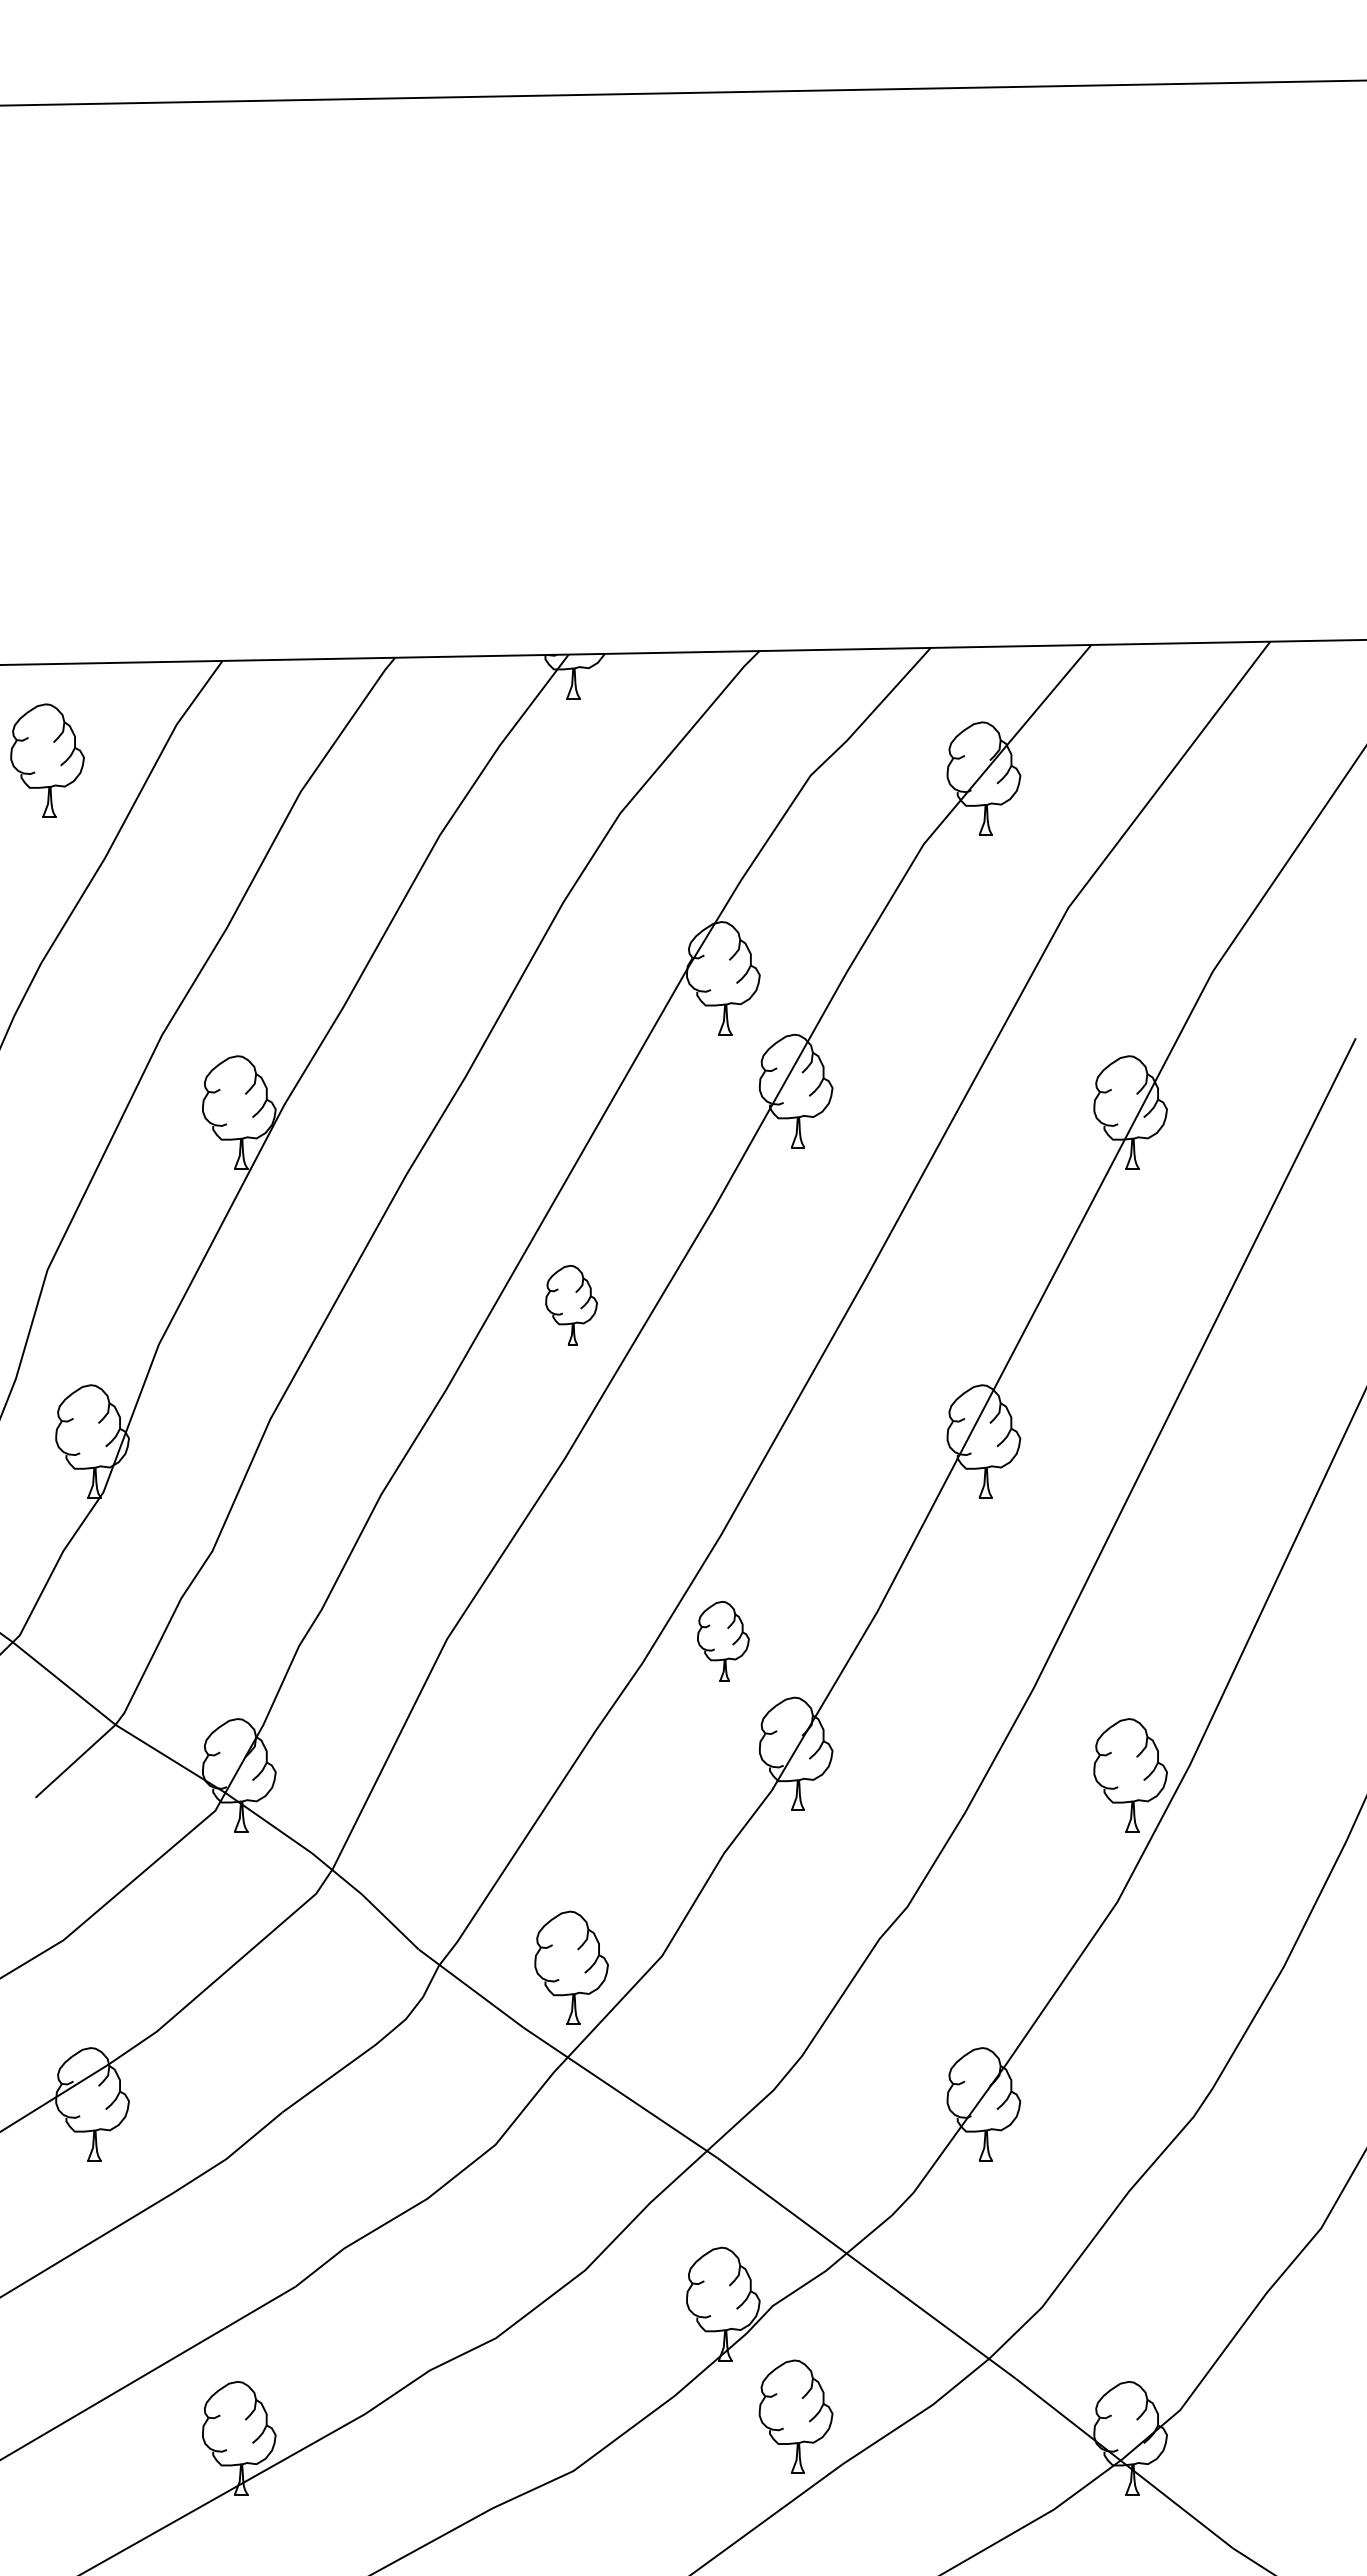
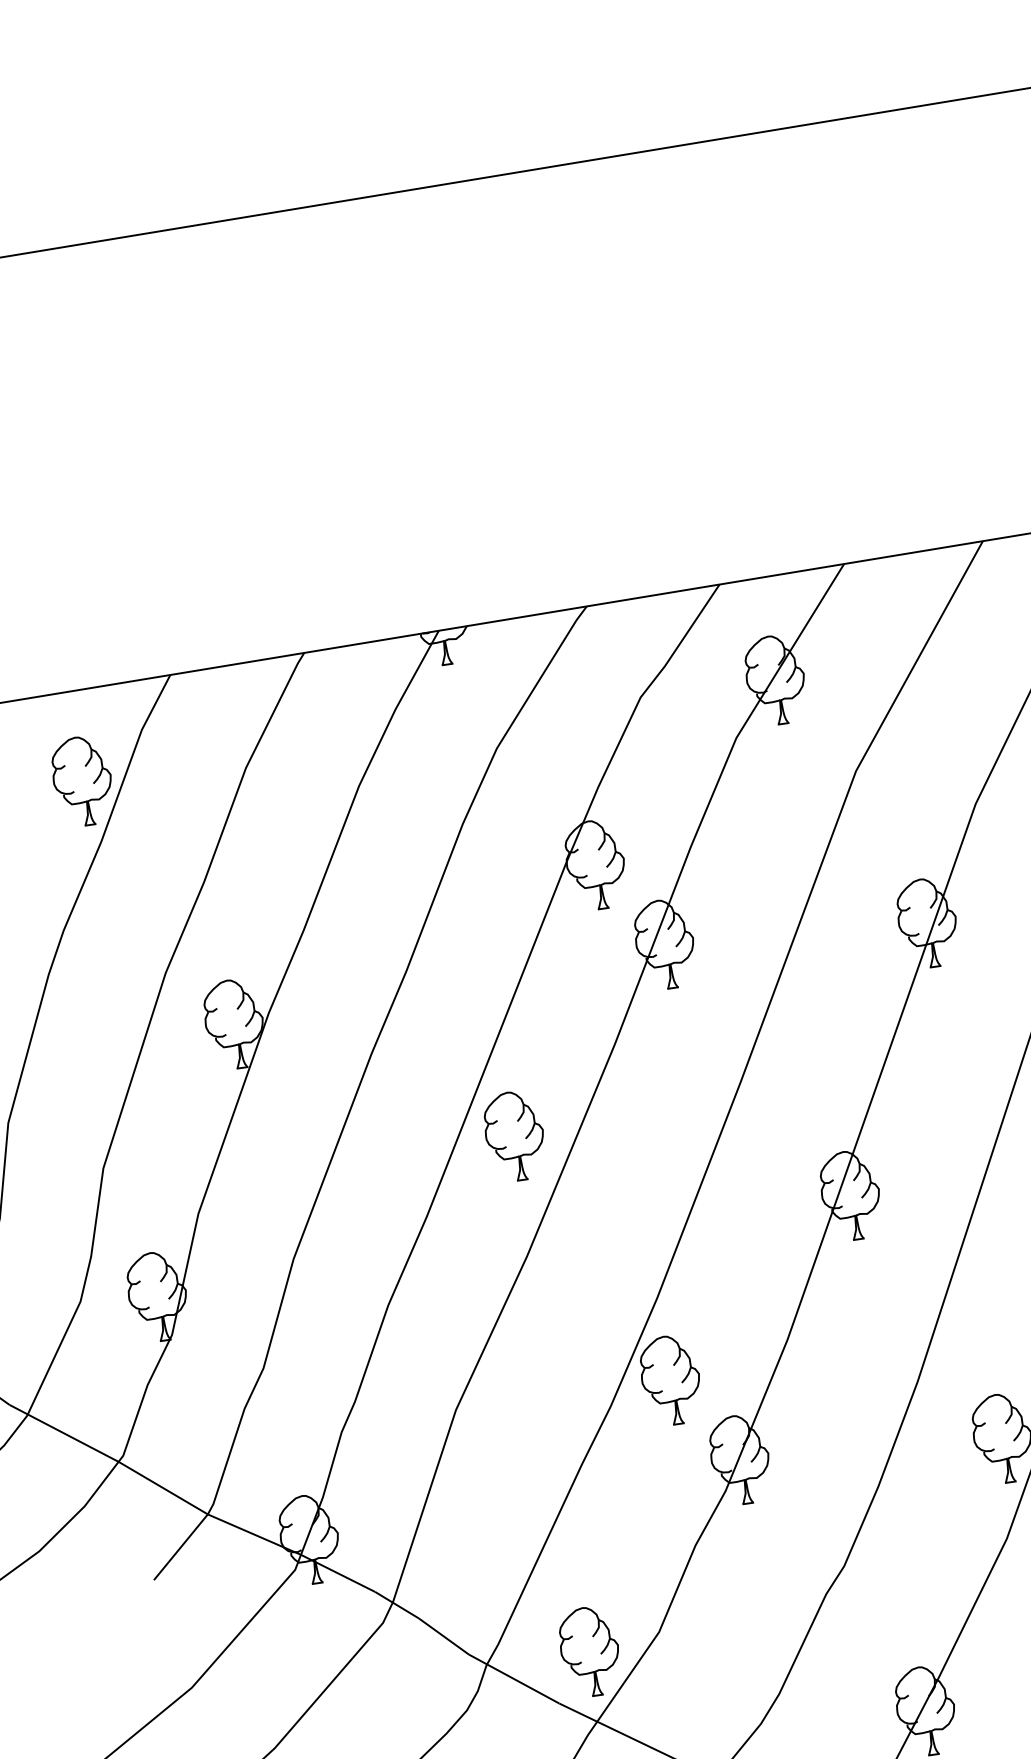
part: (47, 760) -> (82, 781), moved
part: (571, 1305) -> (514, 1136), size x1.43
part: (723, 1641) -> (671, 1380), size x1.43

